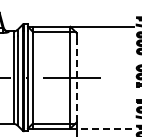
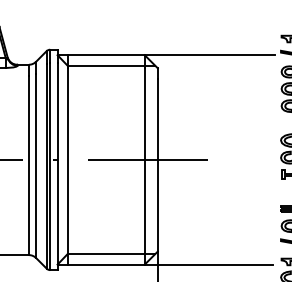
line: (76, 80) -> (157, 165), dashed -> solid
line: (102, 128) -> (210, 264), dashed -> solid

